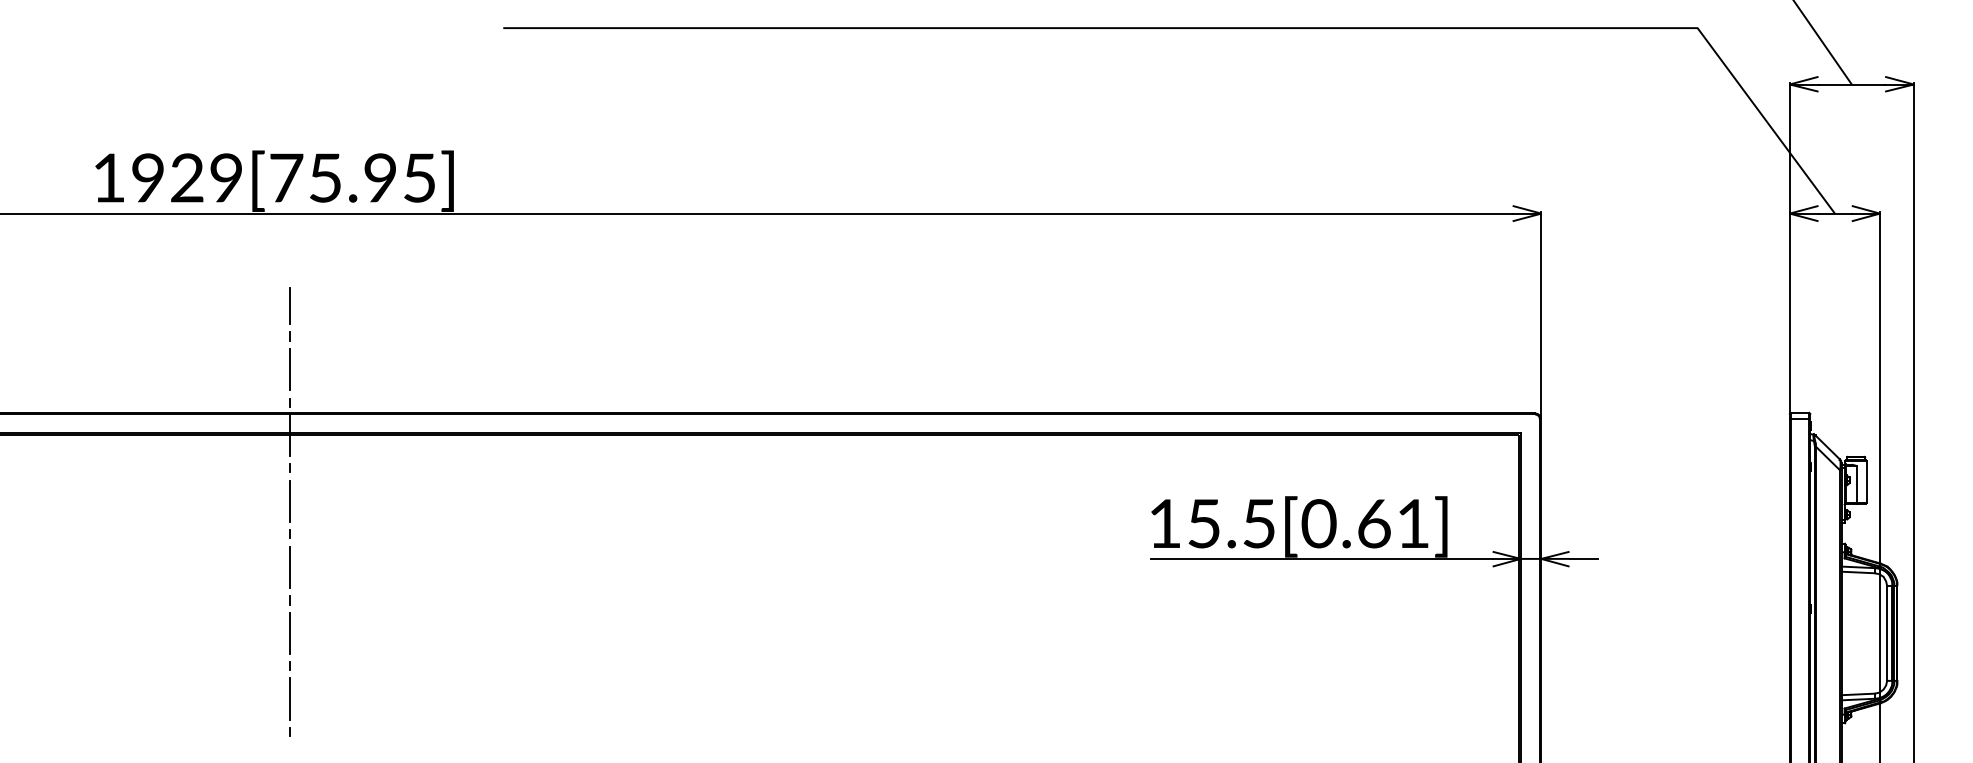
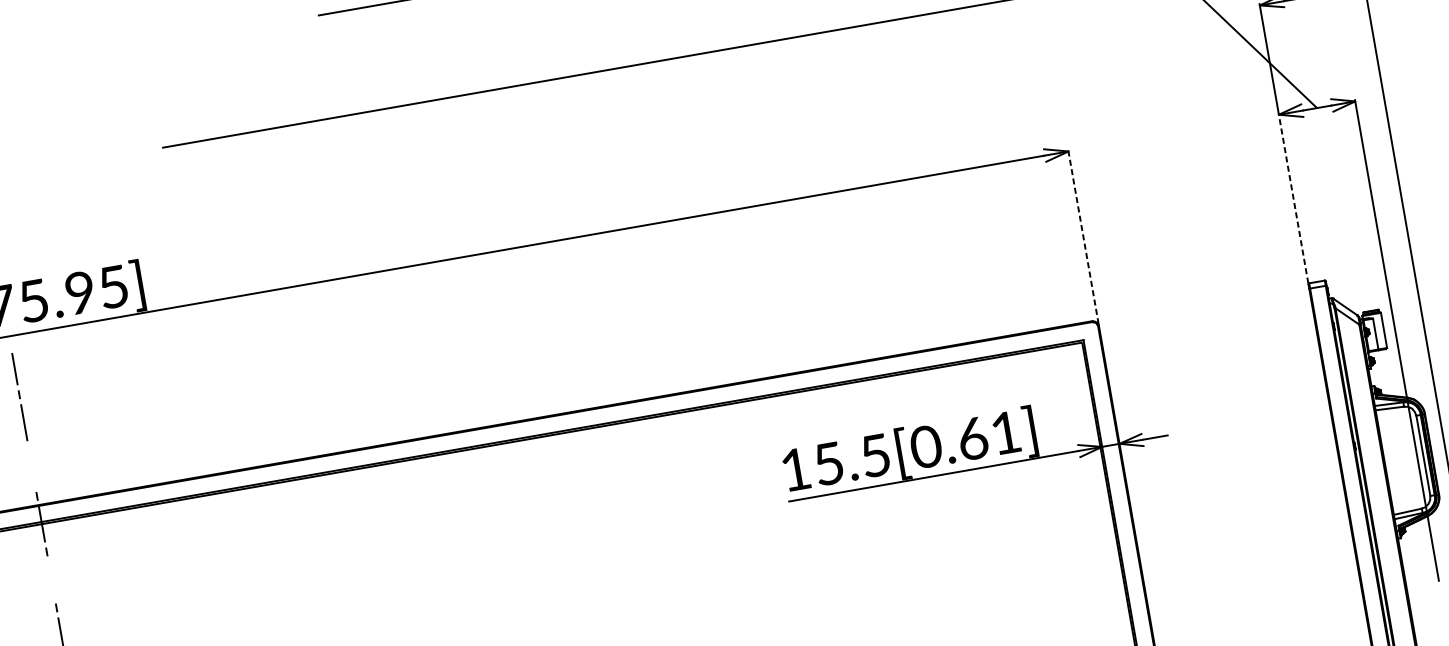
line: (1789, 311) -> (1293, 197), solid -> dashed
line: (1541, 314) -> (1083, 236), solid -> dashed
line: (289, 338) -> (19, 396), moved
line: (290, 501) -> (51, 580), removed

